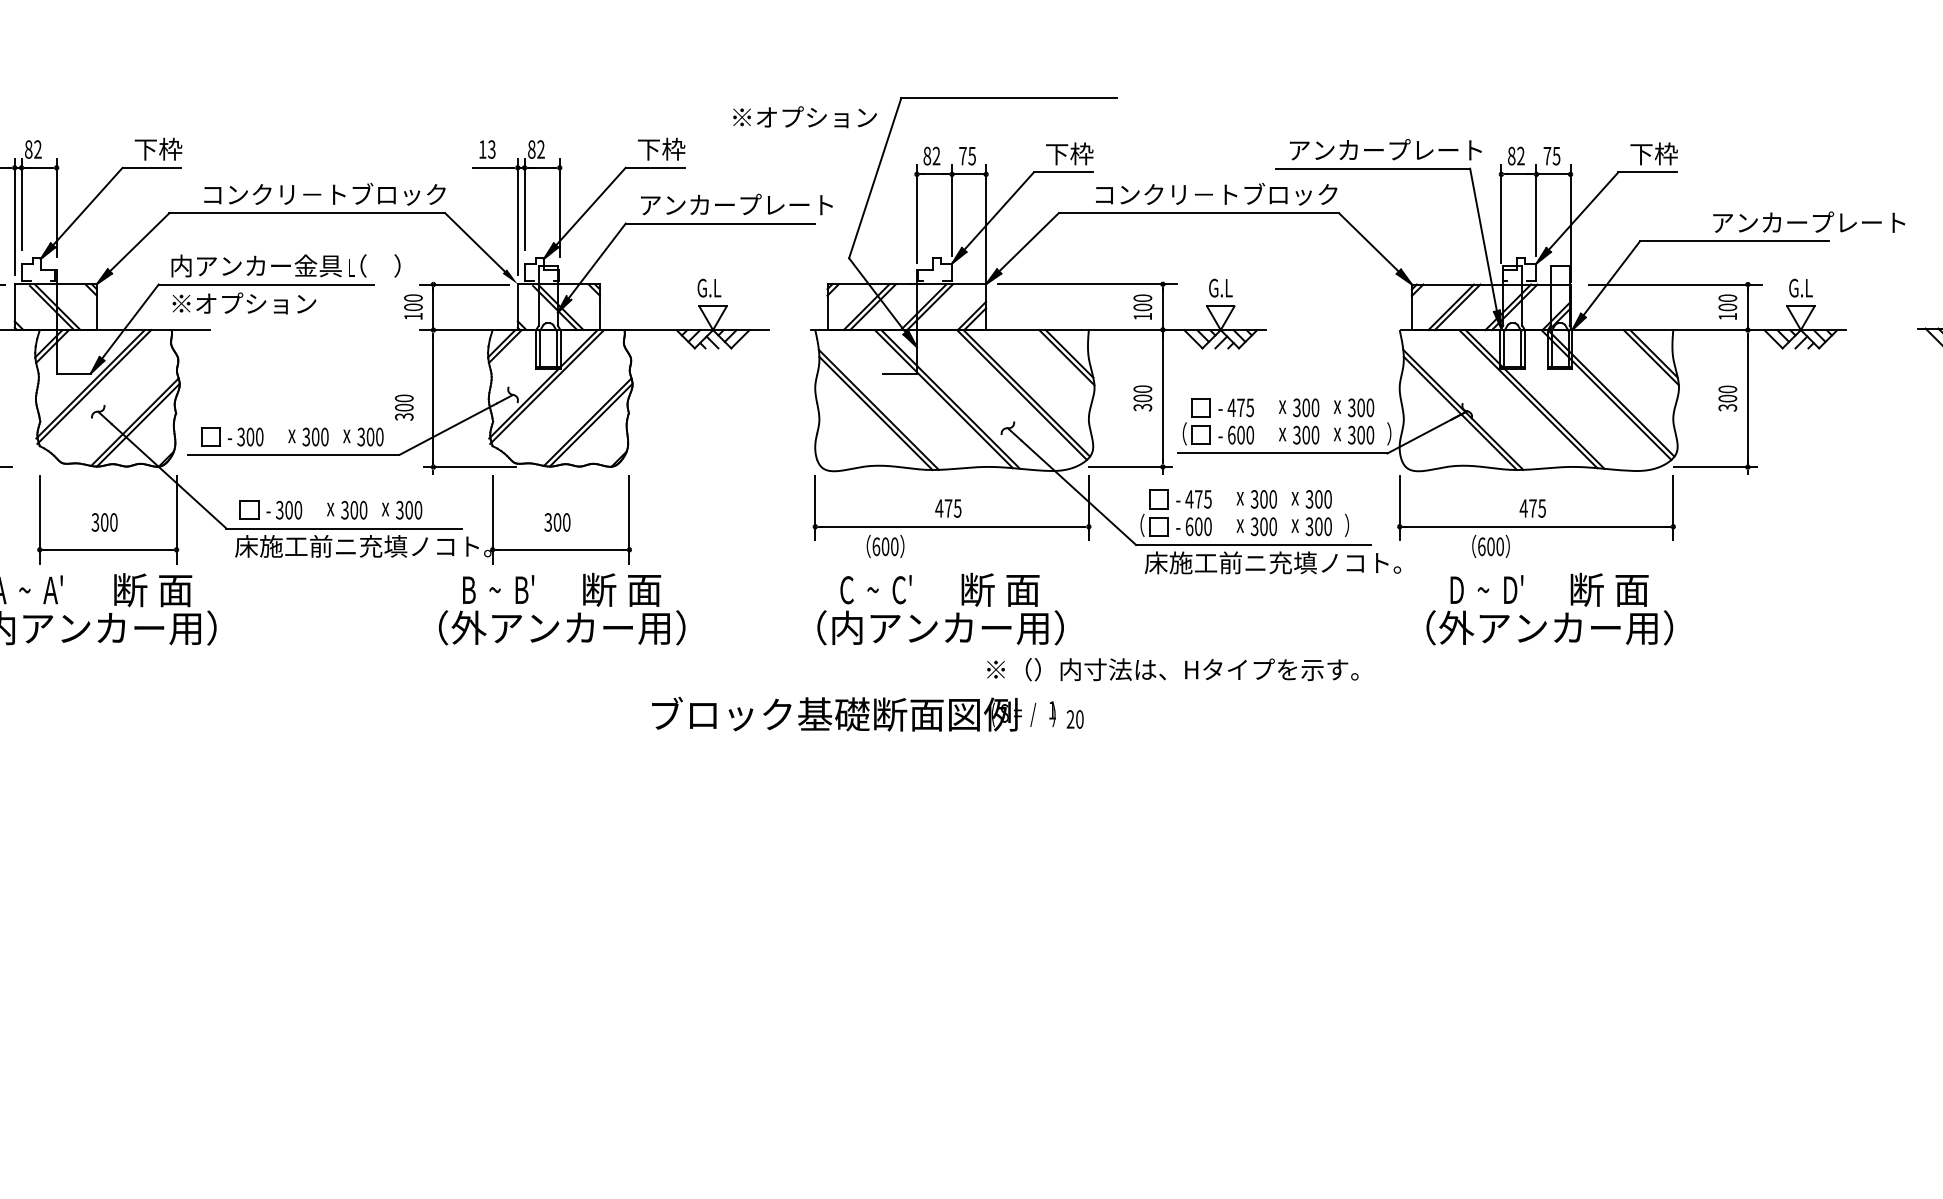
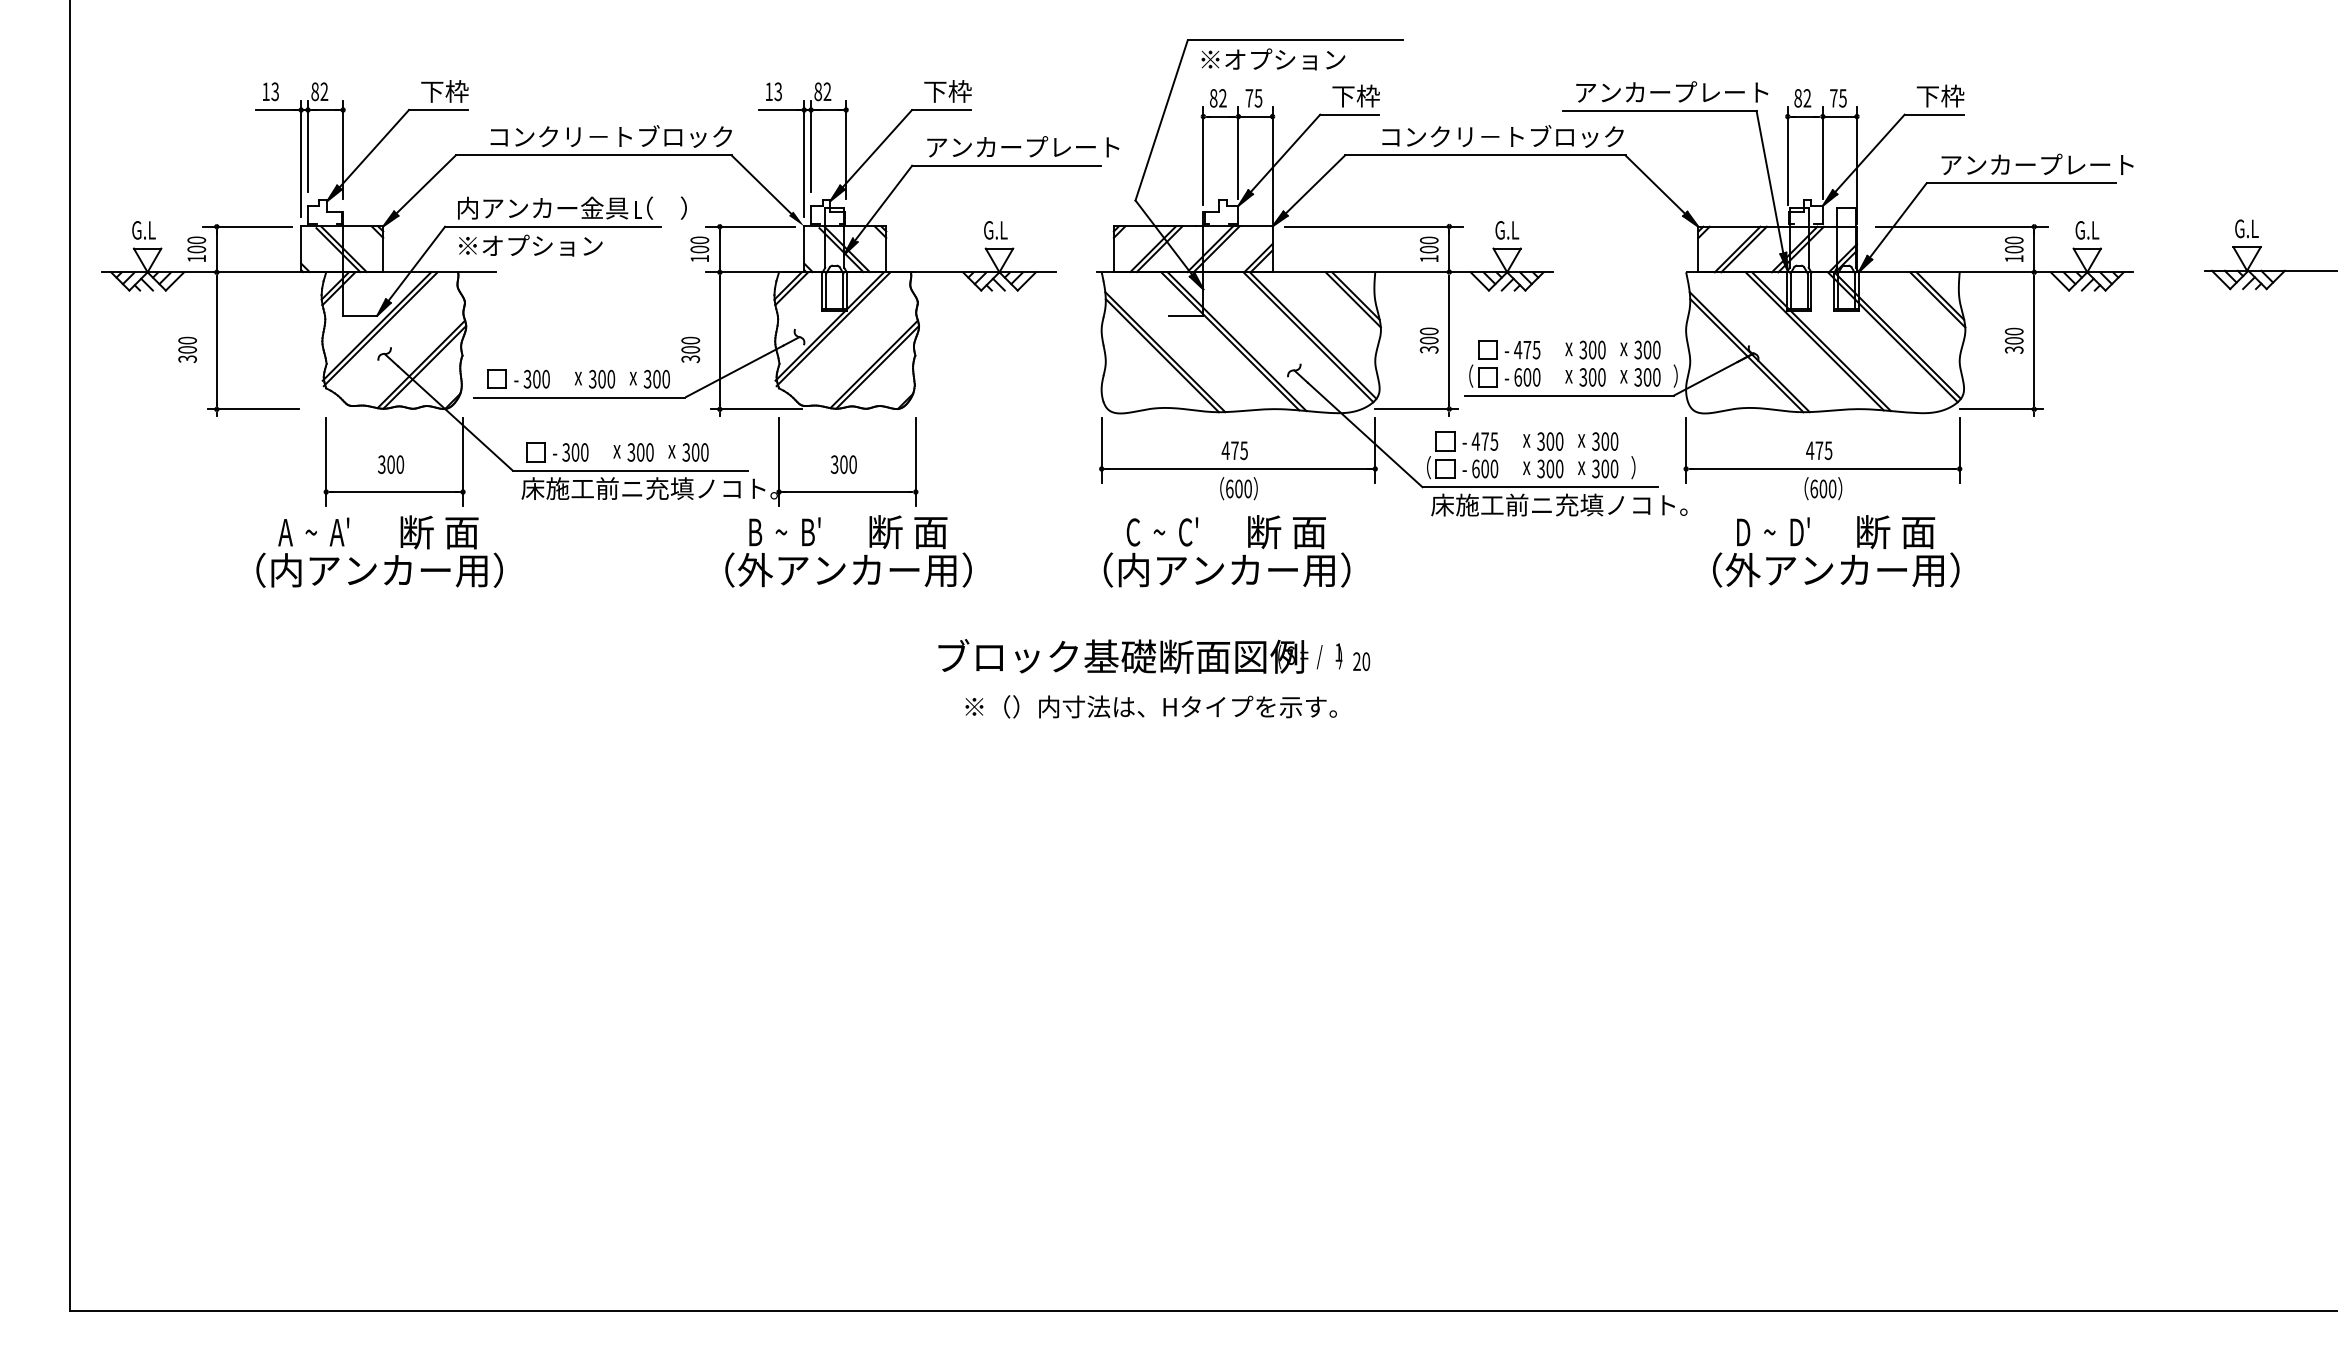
text: (805, 117) -> (1273, 59), moved
text: (1809, 221) -> (2037, 163), moved
text: (885, 546) -> (1238, 488), moved
text: (1491, 546) -> (1823, 488), moved
text: (1172, 669) -> (1150, 706), moved

